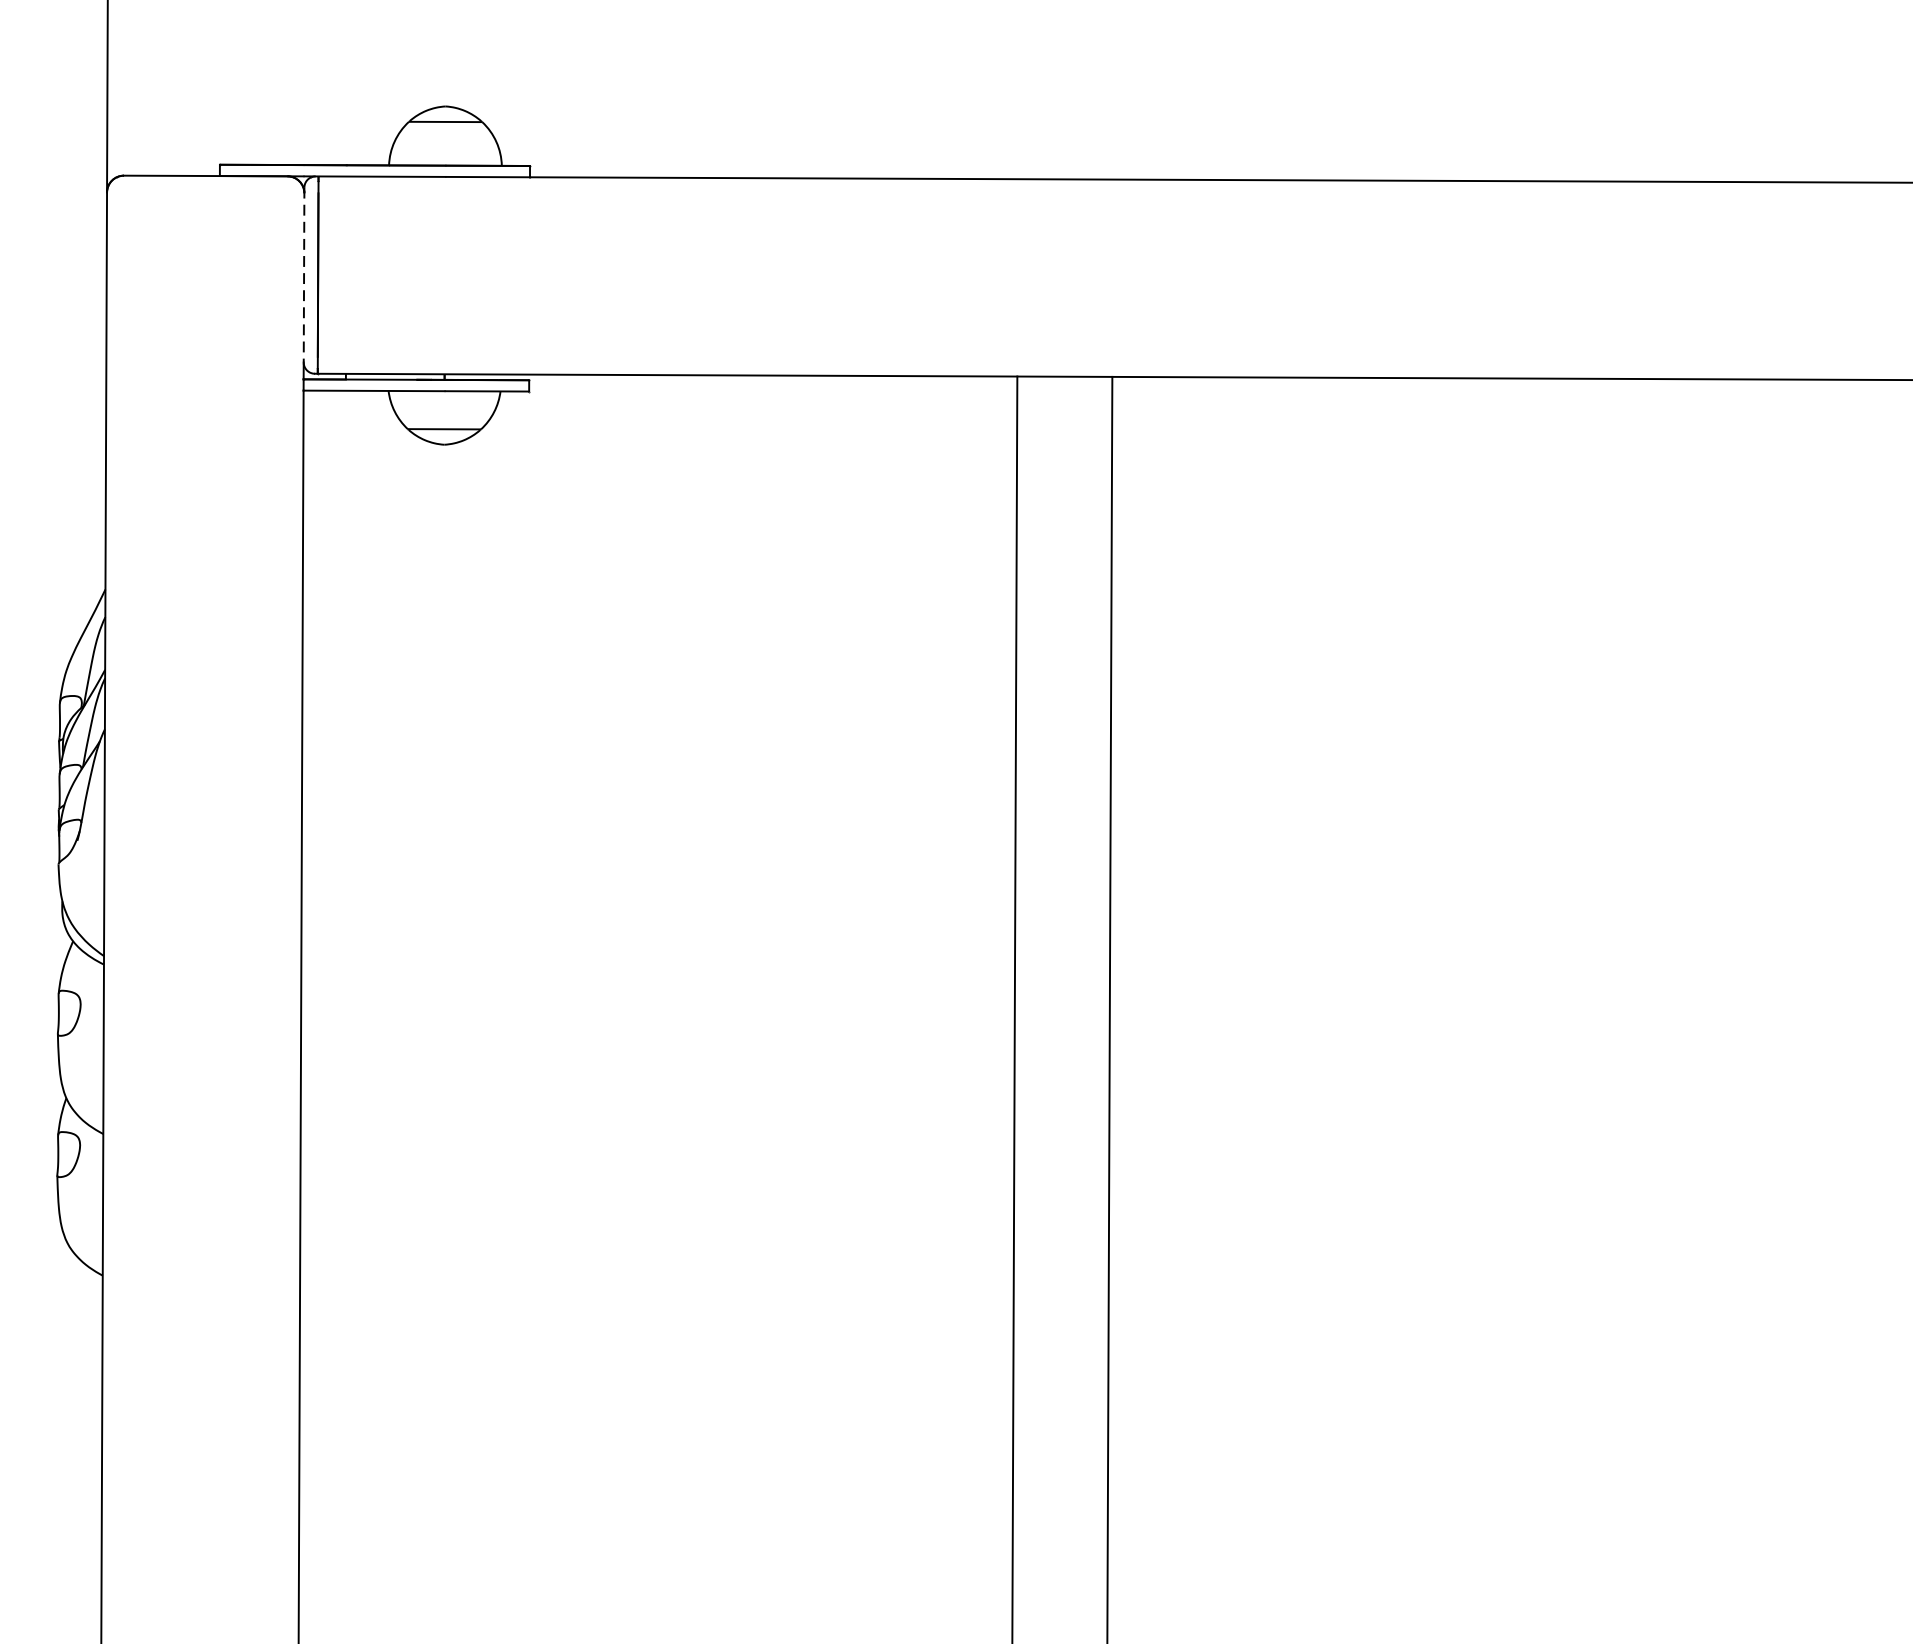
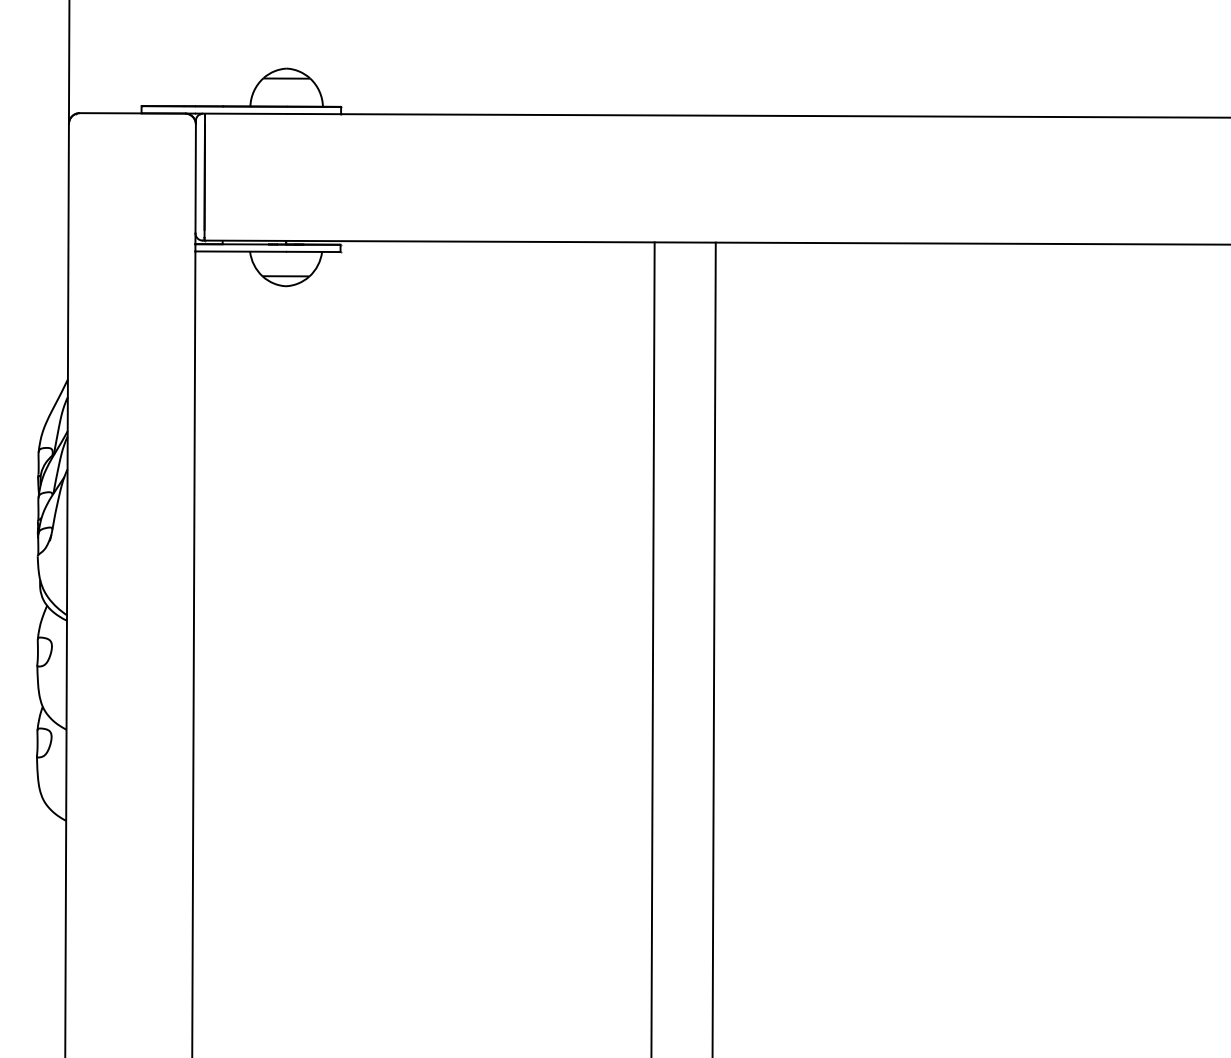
line: (303, 275) -> (195, 177), dashed -> solid

